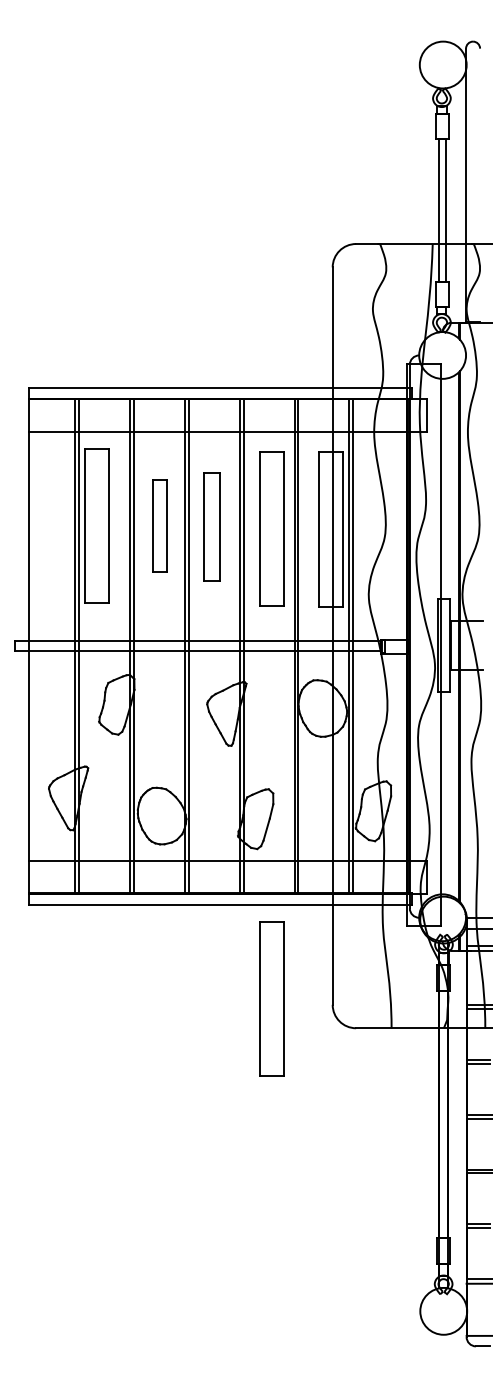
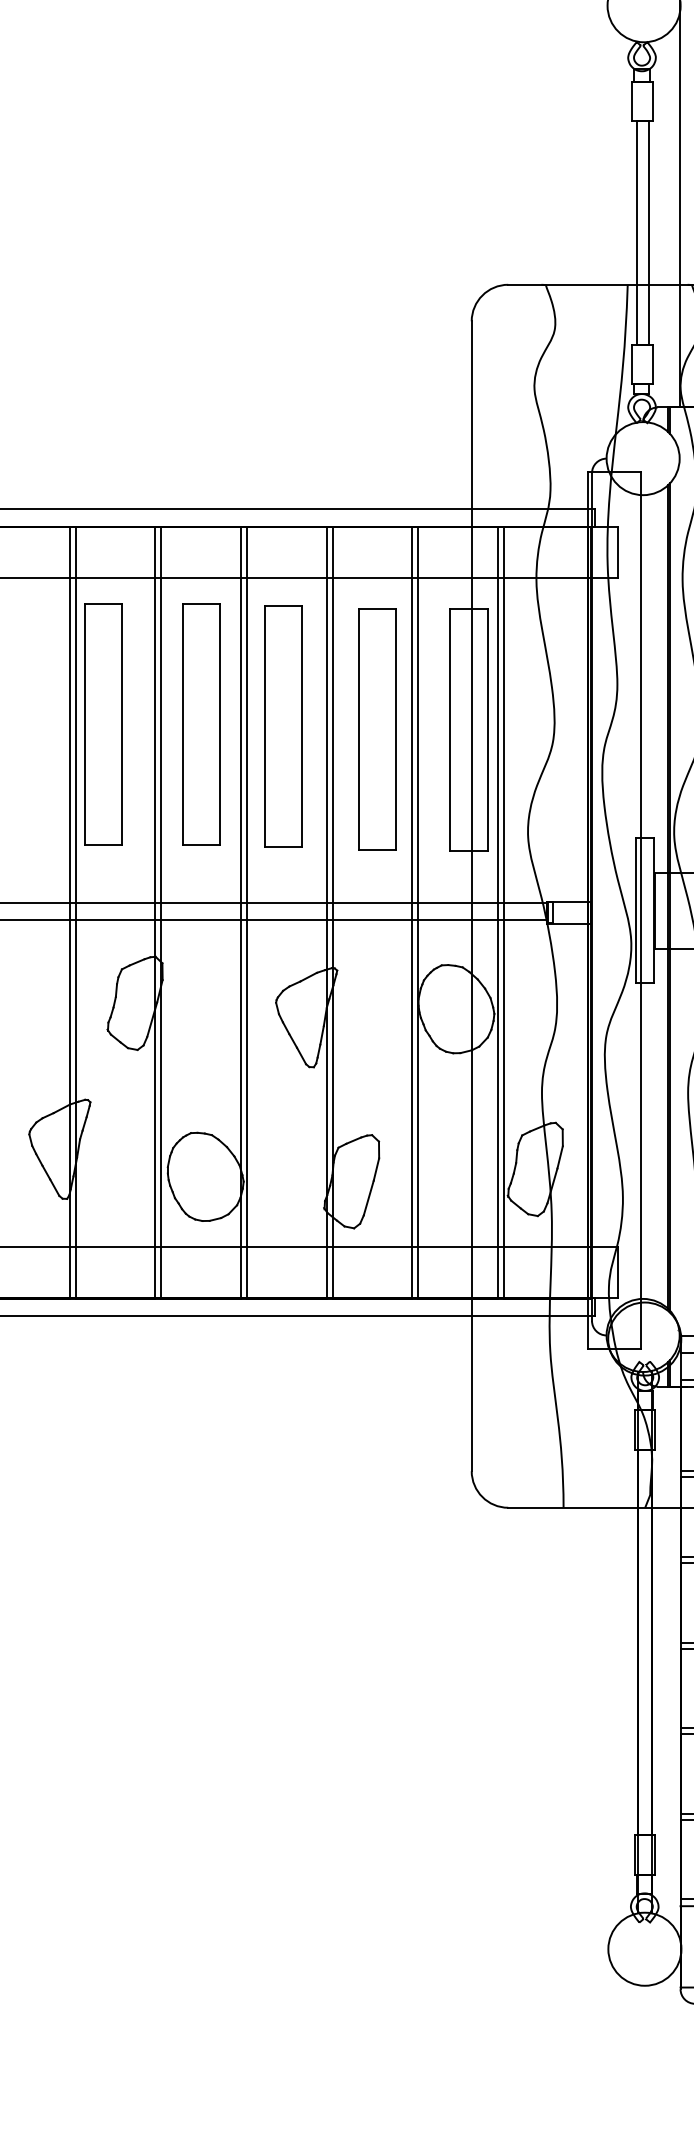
part: (159, 525) -> (201, 723), size x1.67
part: (211, 526) -> (282, 725), size x1.43
part: (271, 998) -> (376, 1461), removed

